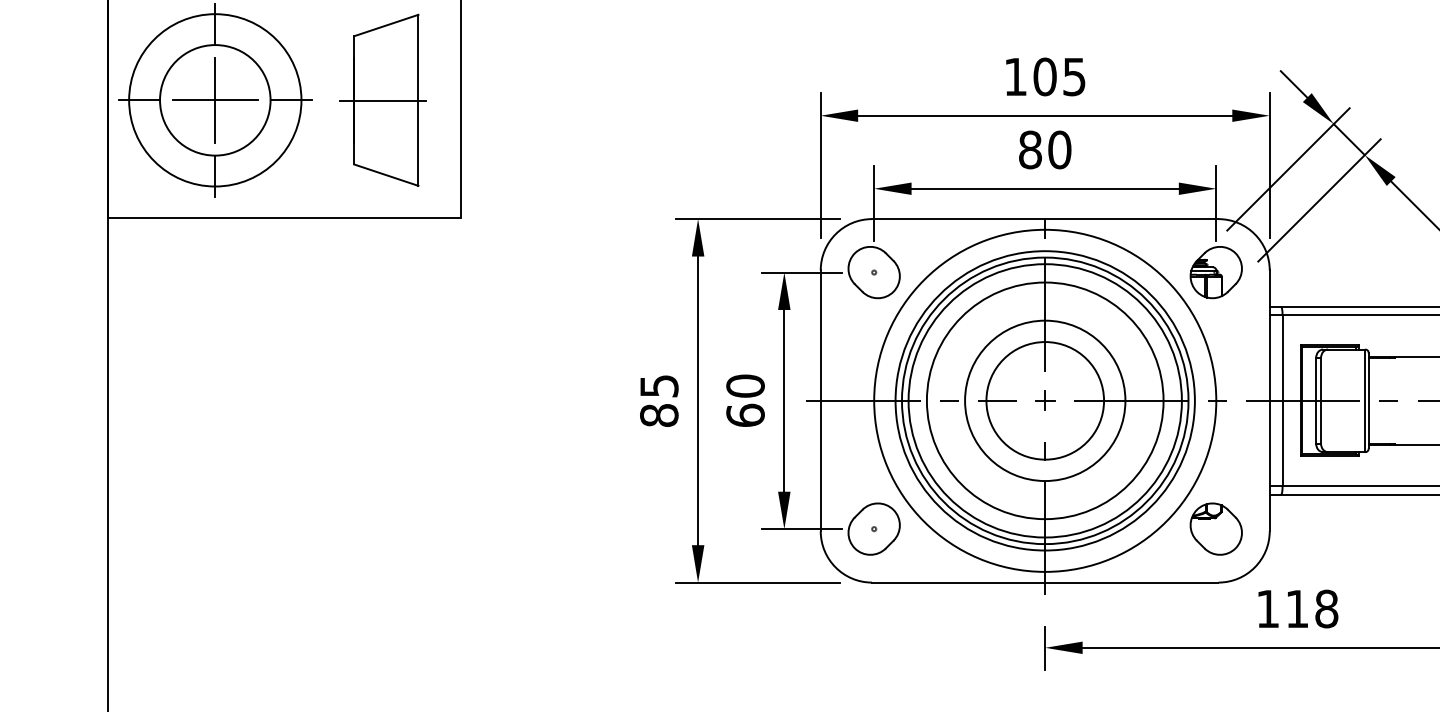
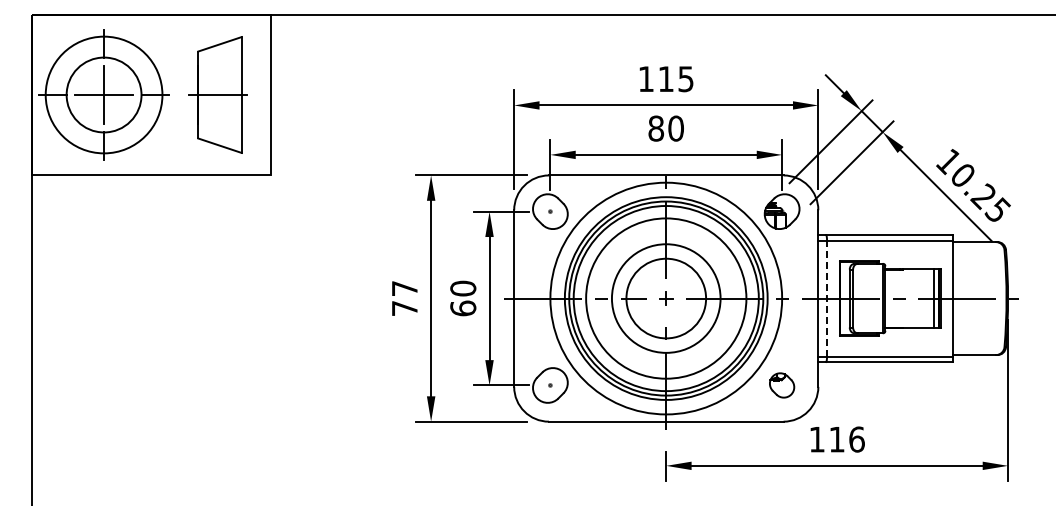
text: (1045, 77) -> (666, 79), 105 -> 115
text: (658, 400) -> (404, 298), 85 -> 77
line: (1283, 400) -> (827, 298), solid -> dashed
part: (1215, 529) -> (781, 385), size x0.7
text: (1326, 608) -> (856, 439), 118 -> 116

